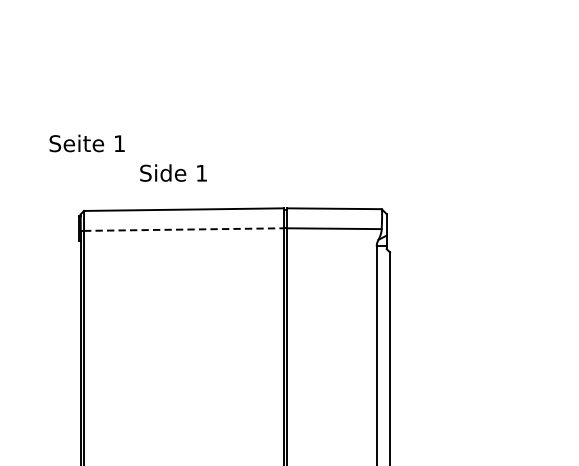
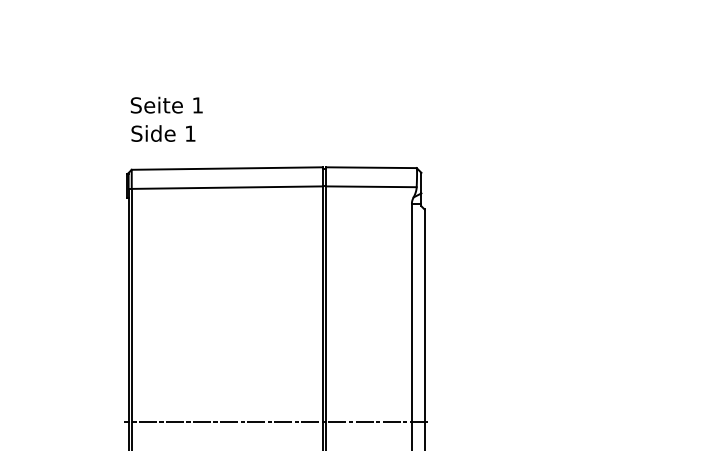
text: (86, 142) -> (166, 104), moved
text: (173, 173) -> (163, 133), moved
line: (184, 229) -> (227, 187), dashed -> solid

